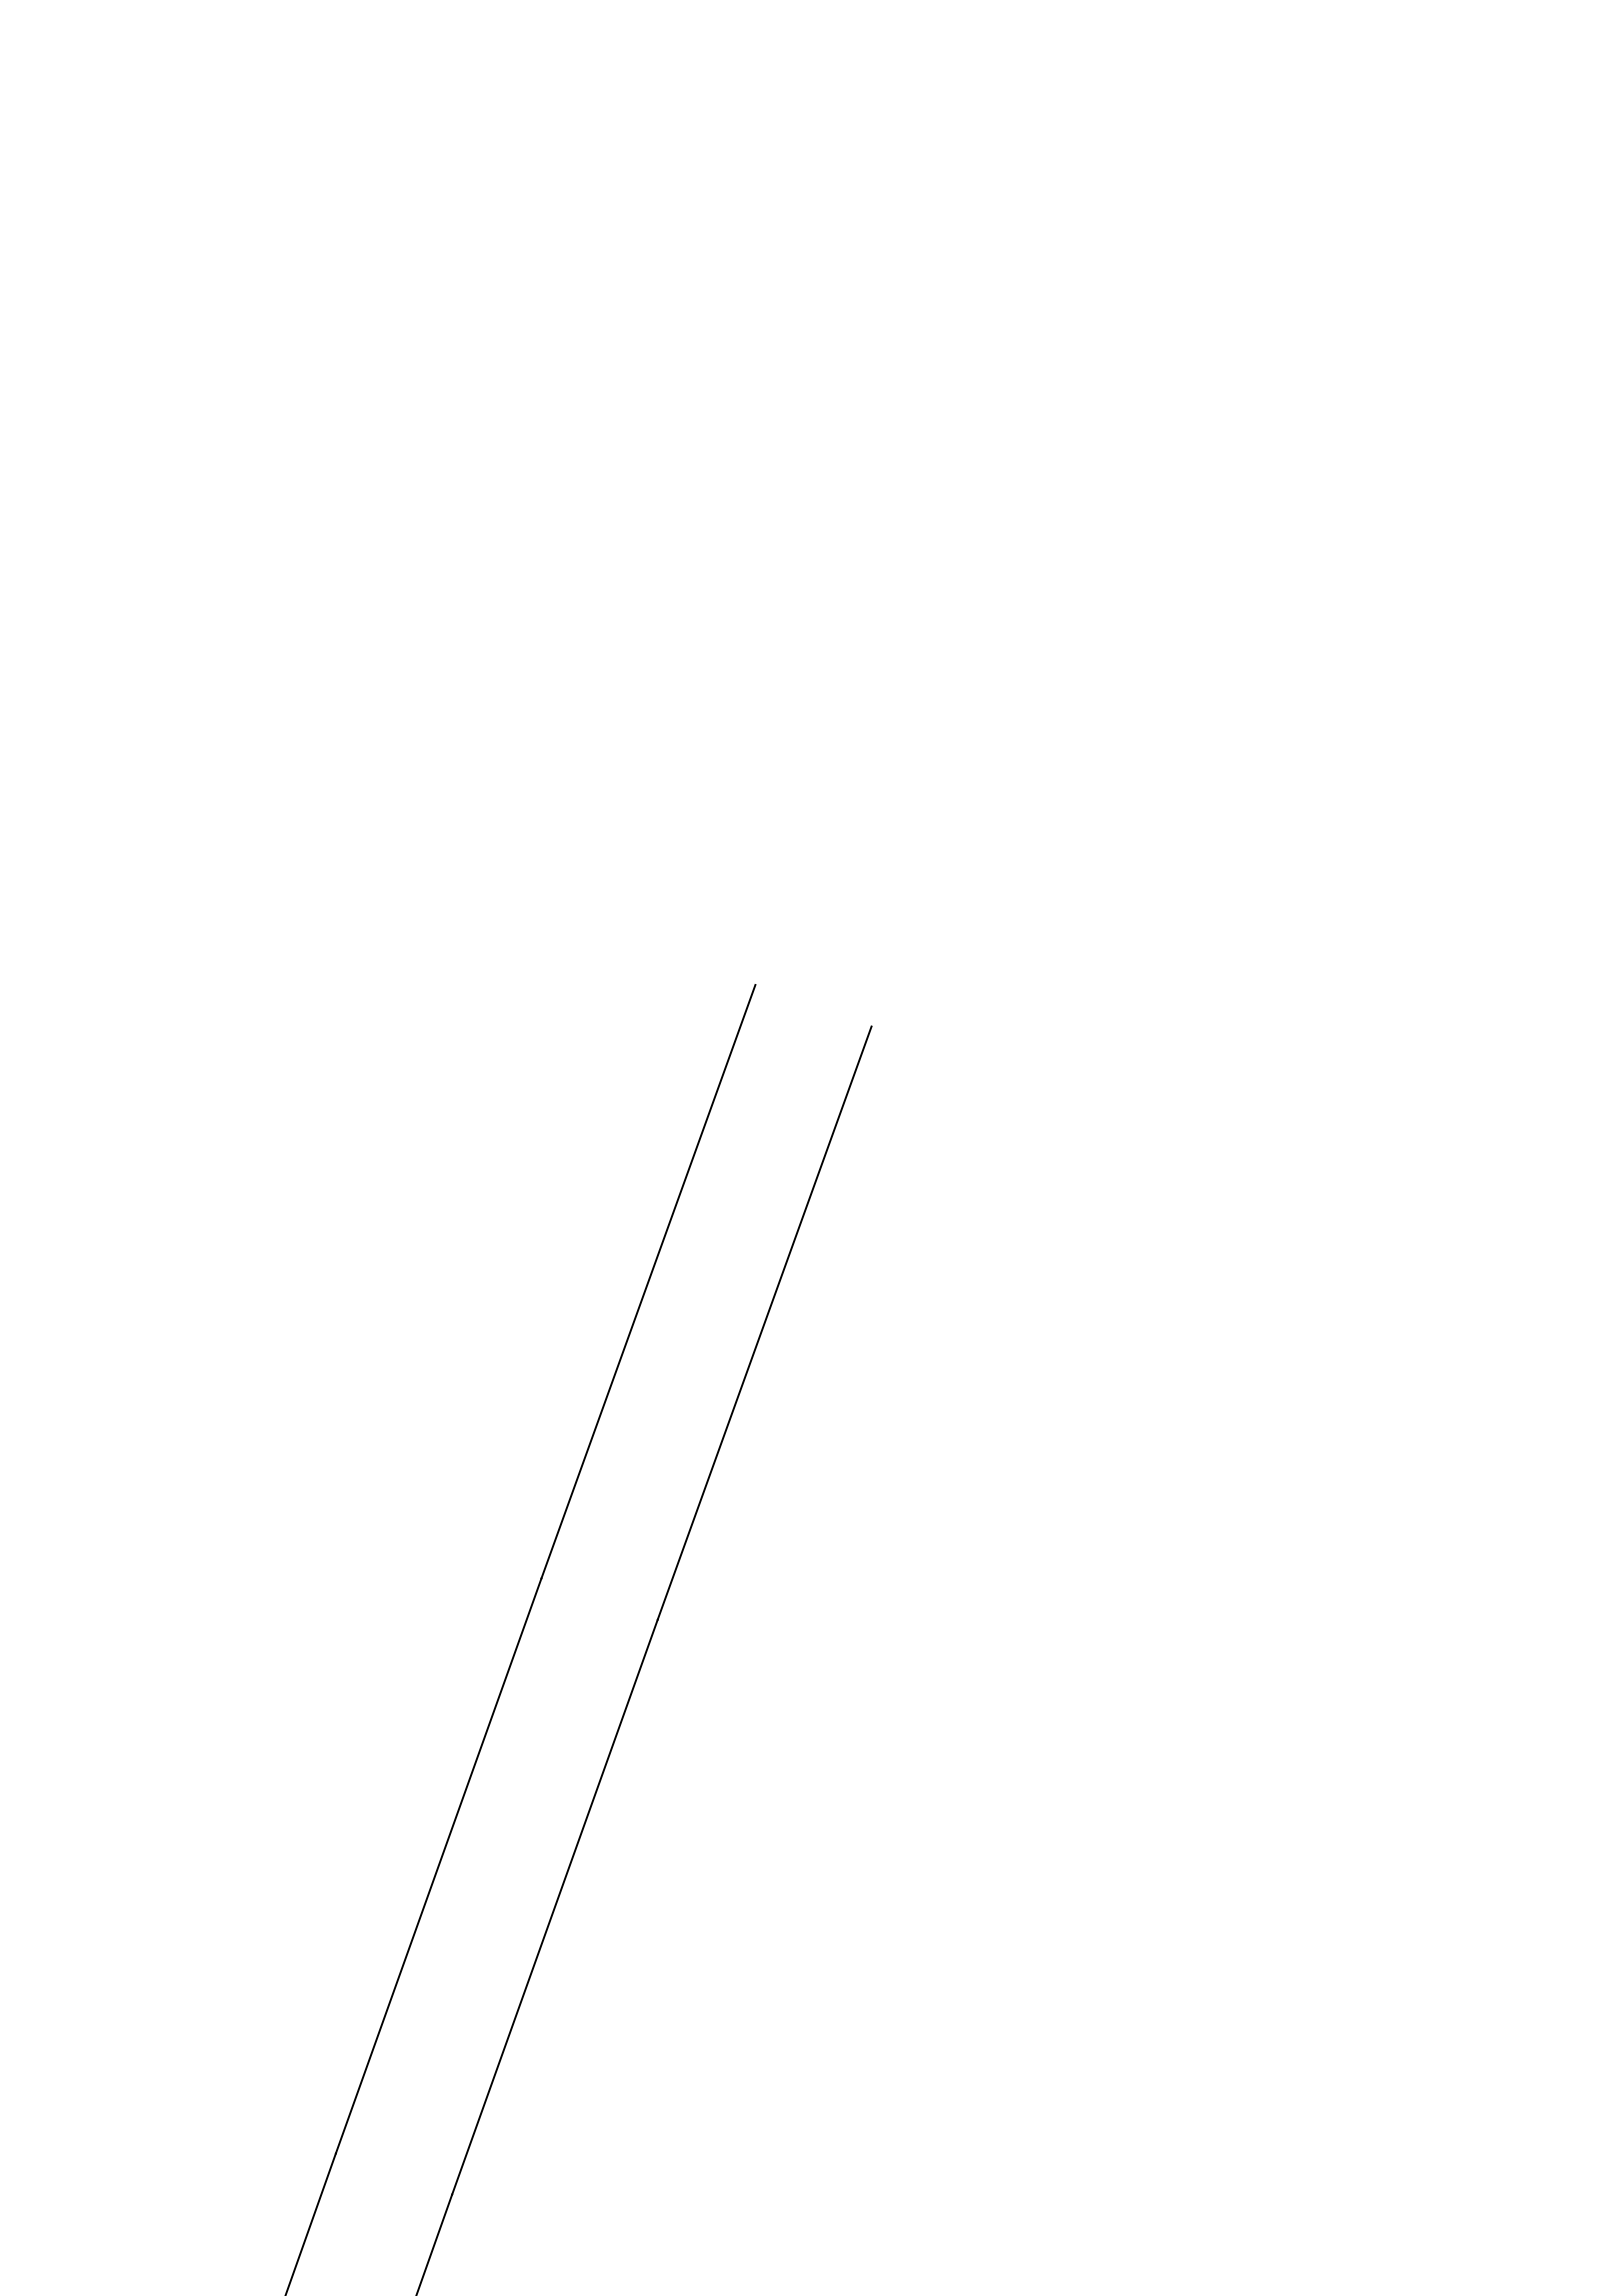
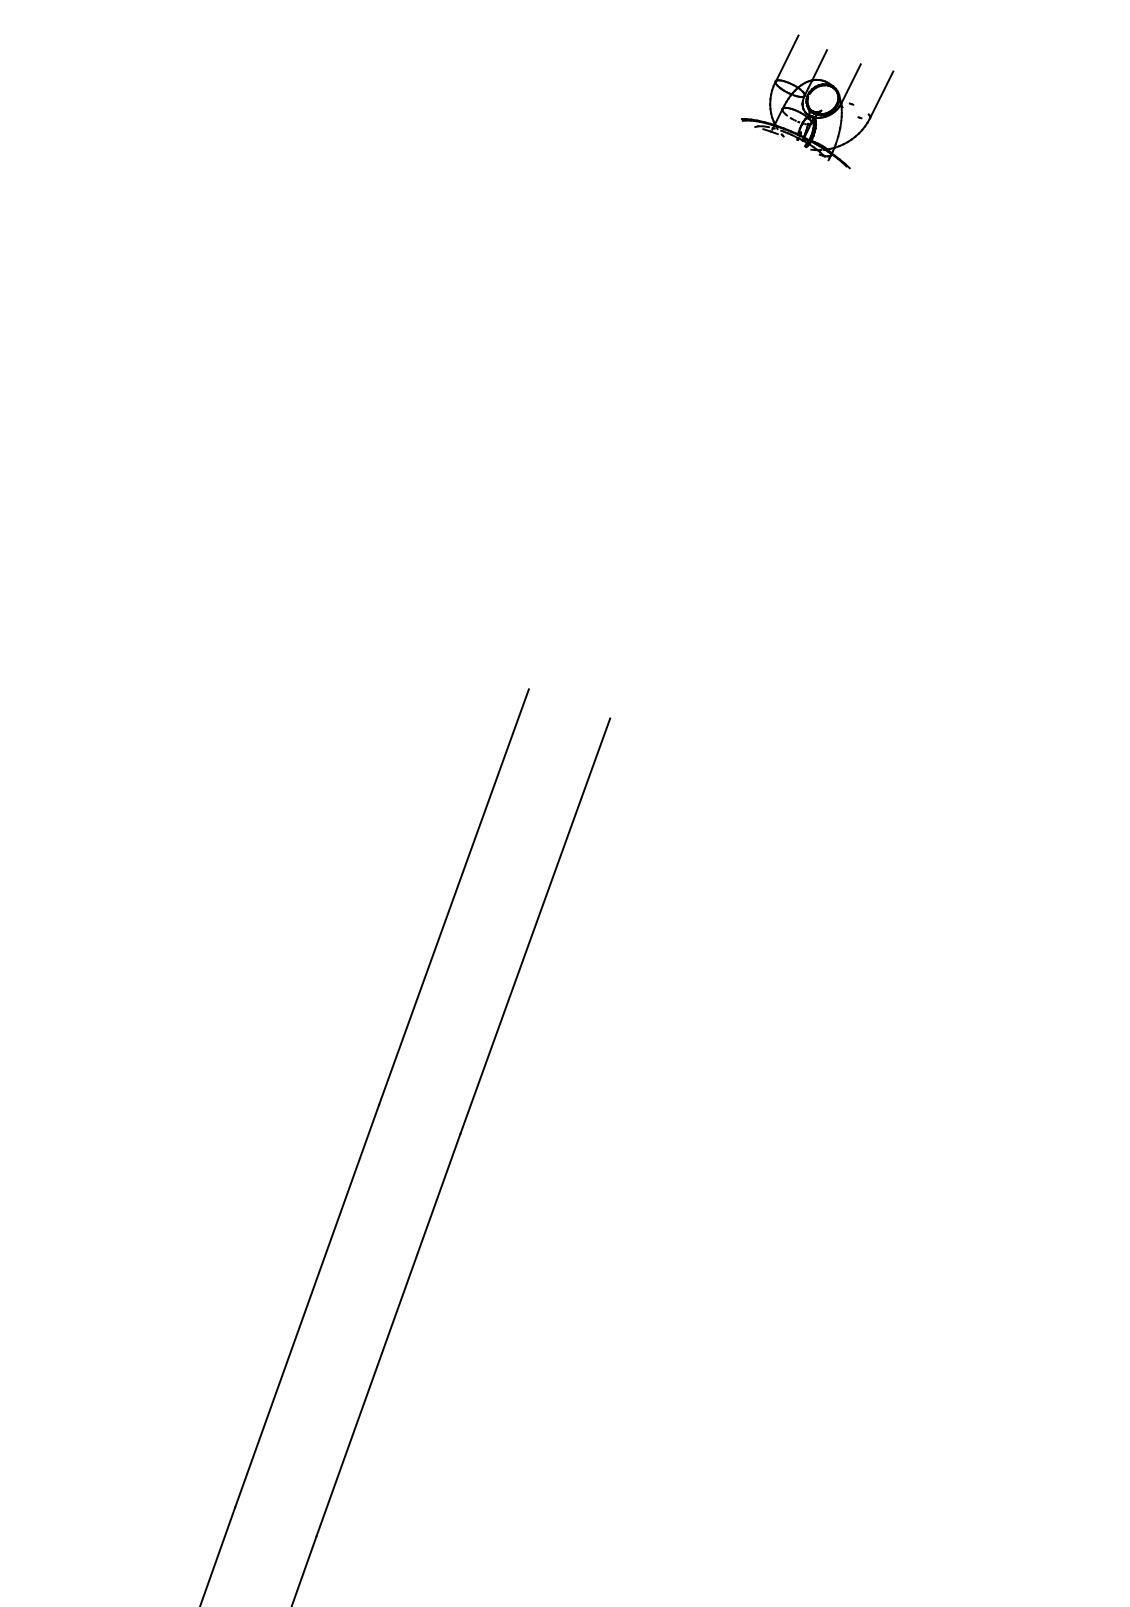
part: (1167, 145) -> (817, 101), added

